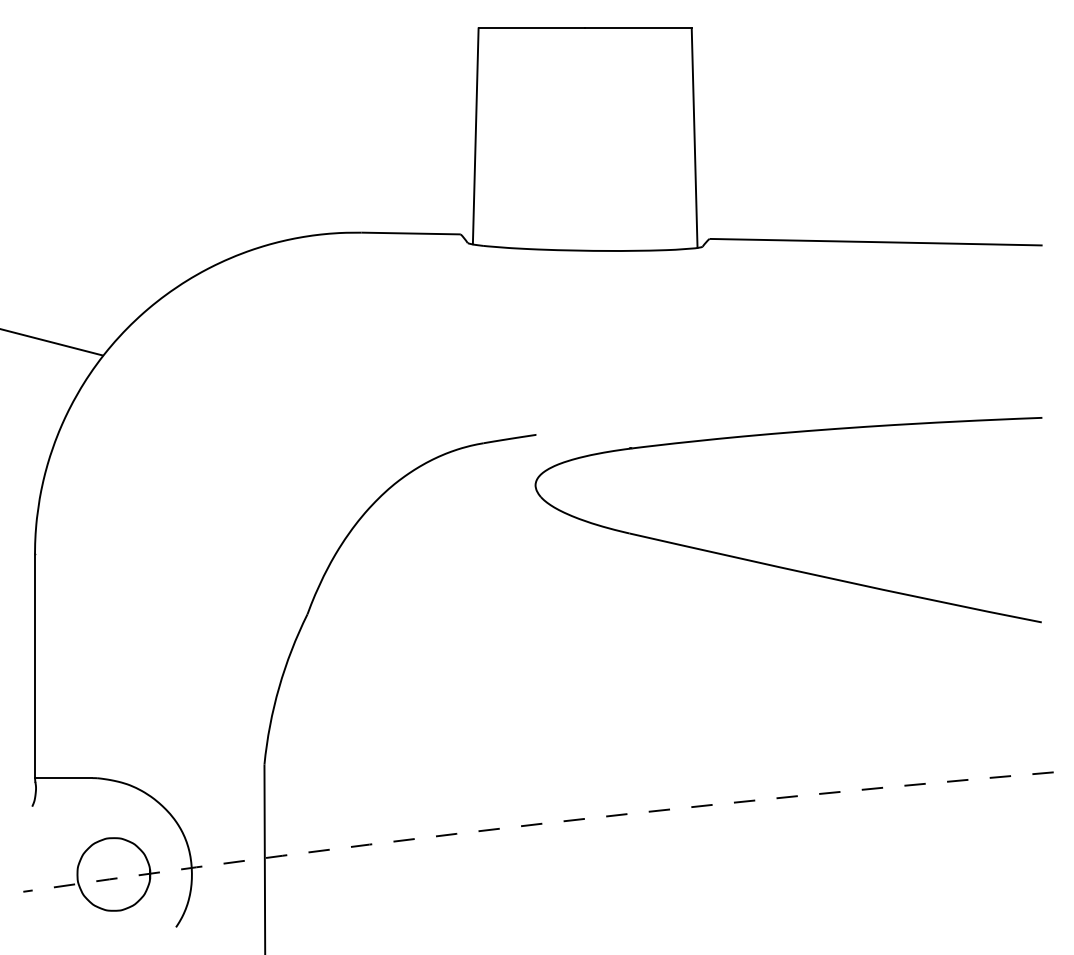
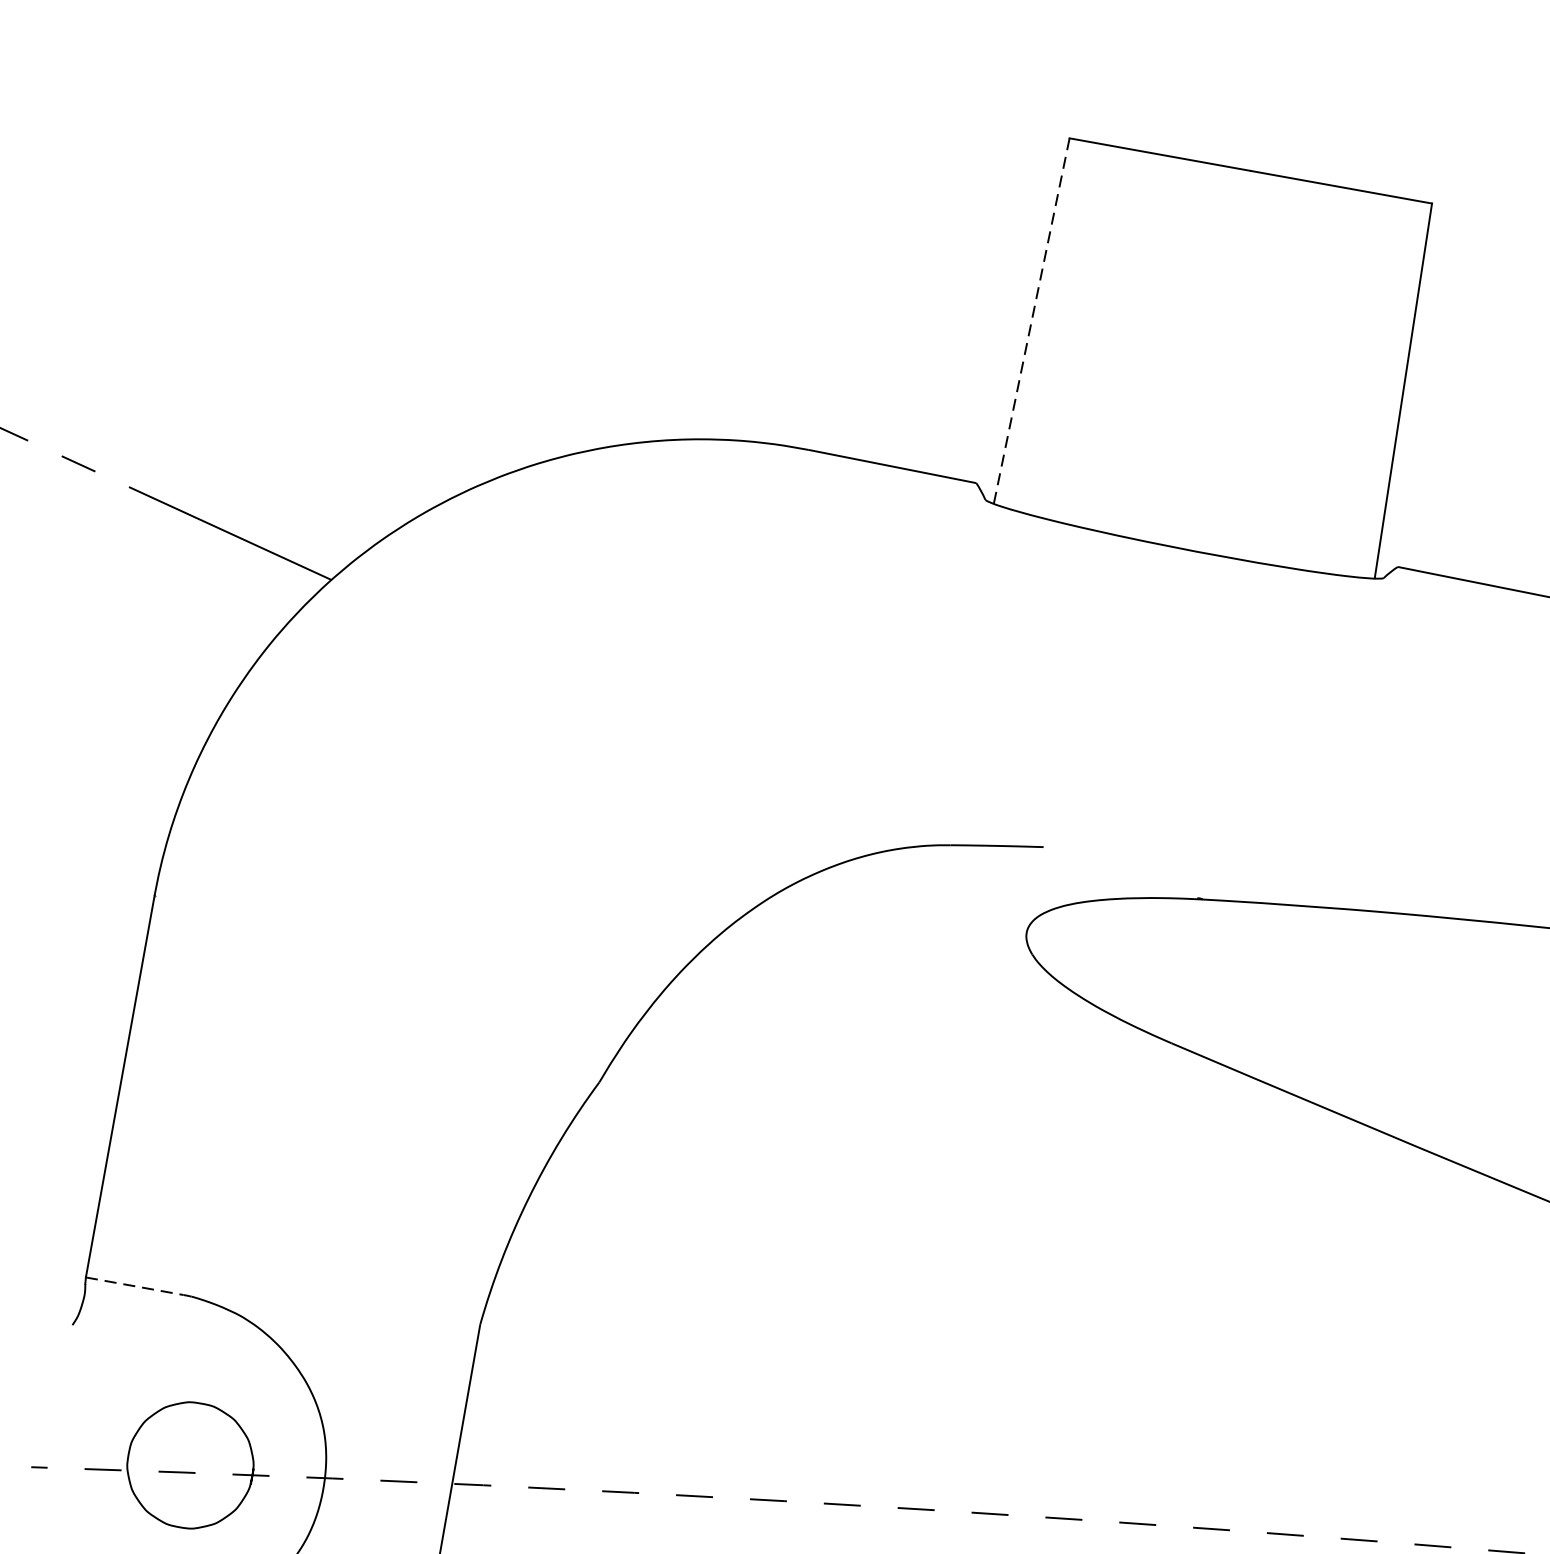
line: (475, 136) -> (1031, 321), solid -> dashed
line: (63, 778) -> (134, 1286), solid -> dashed

